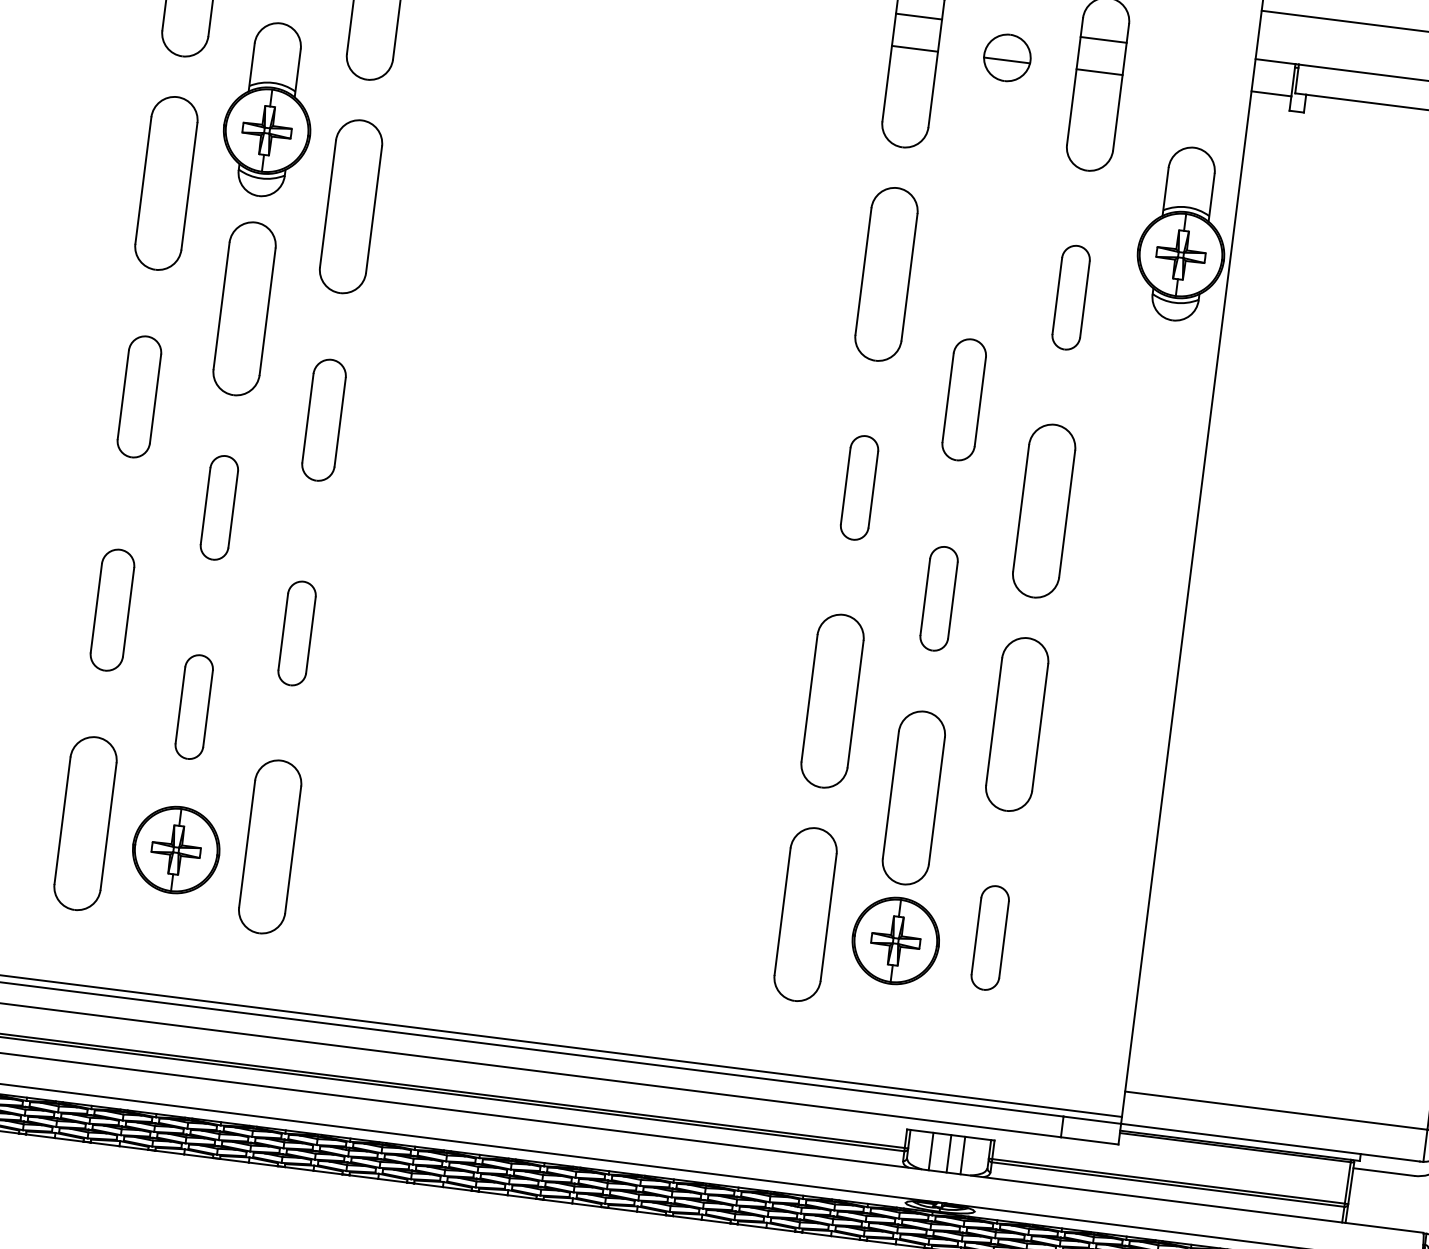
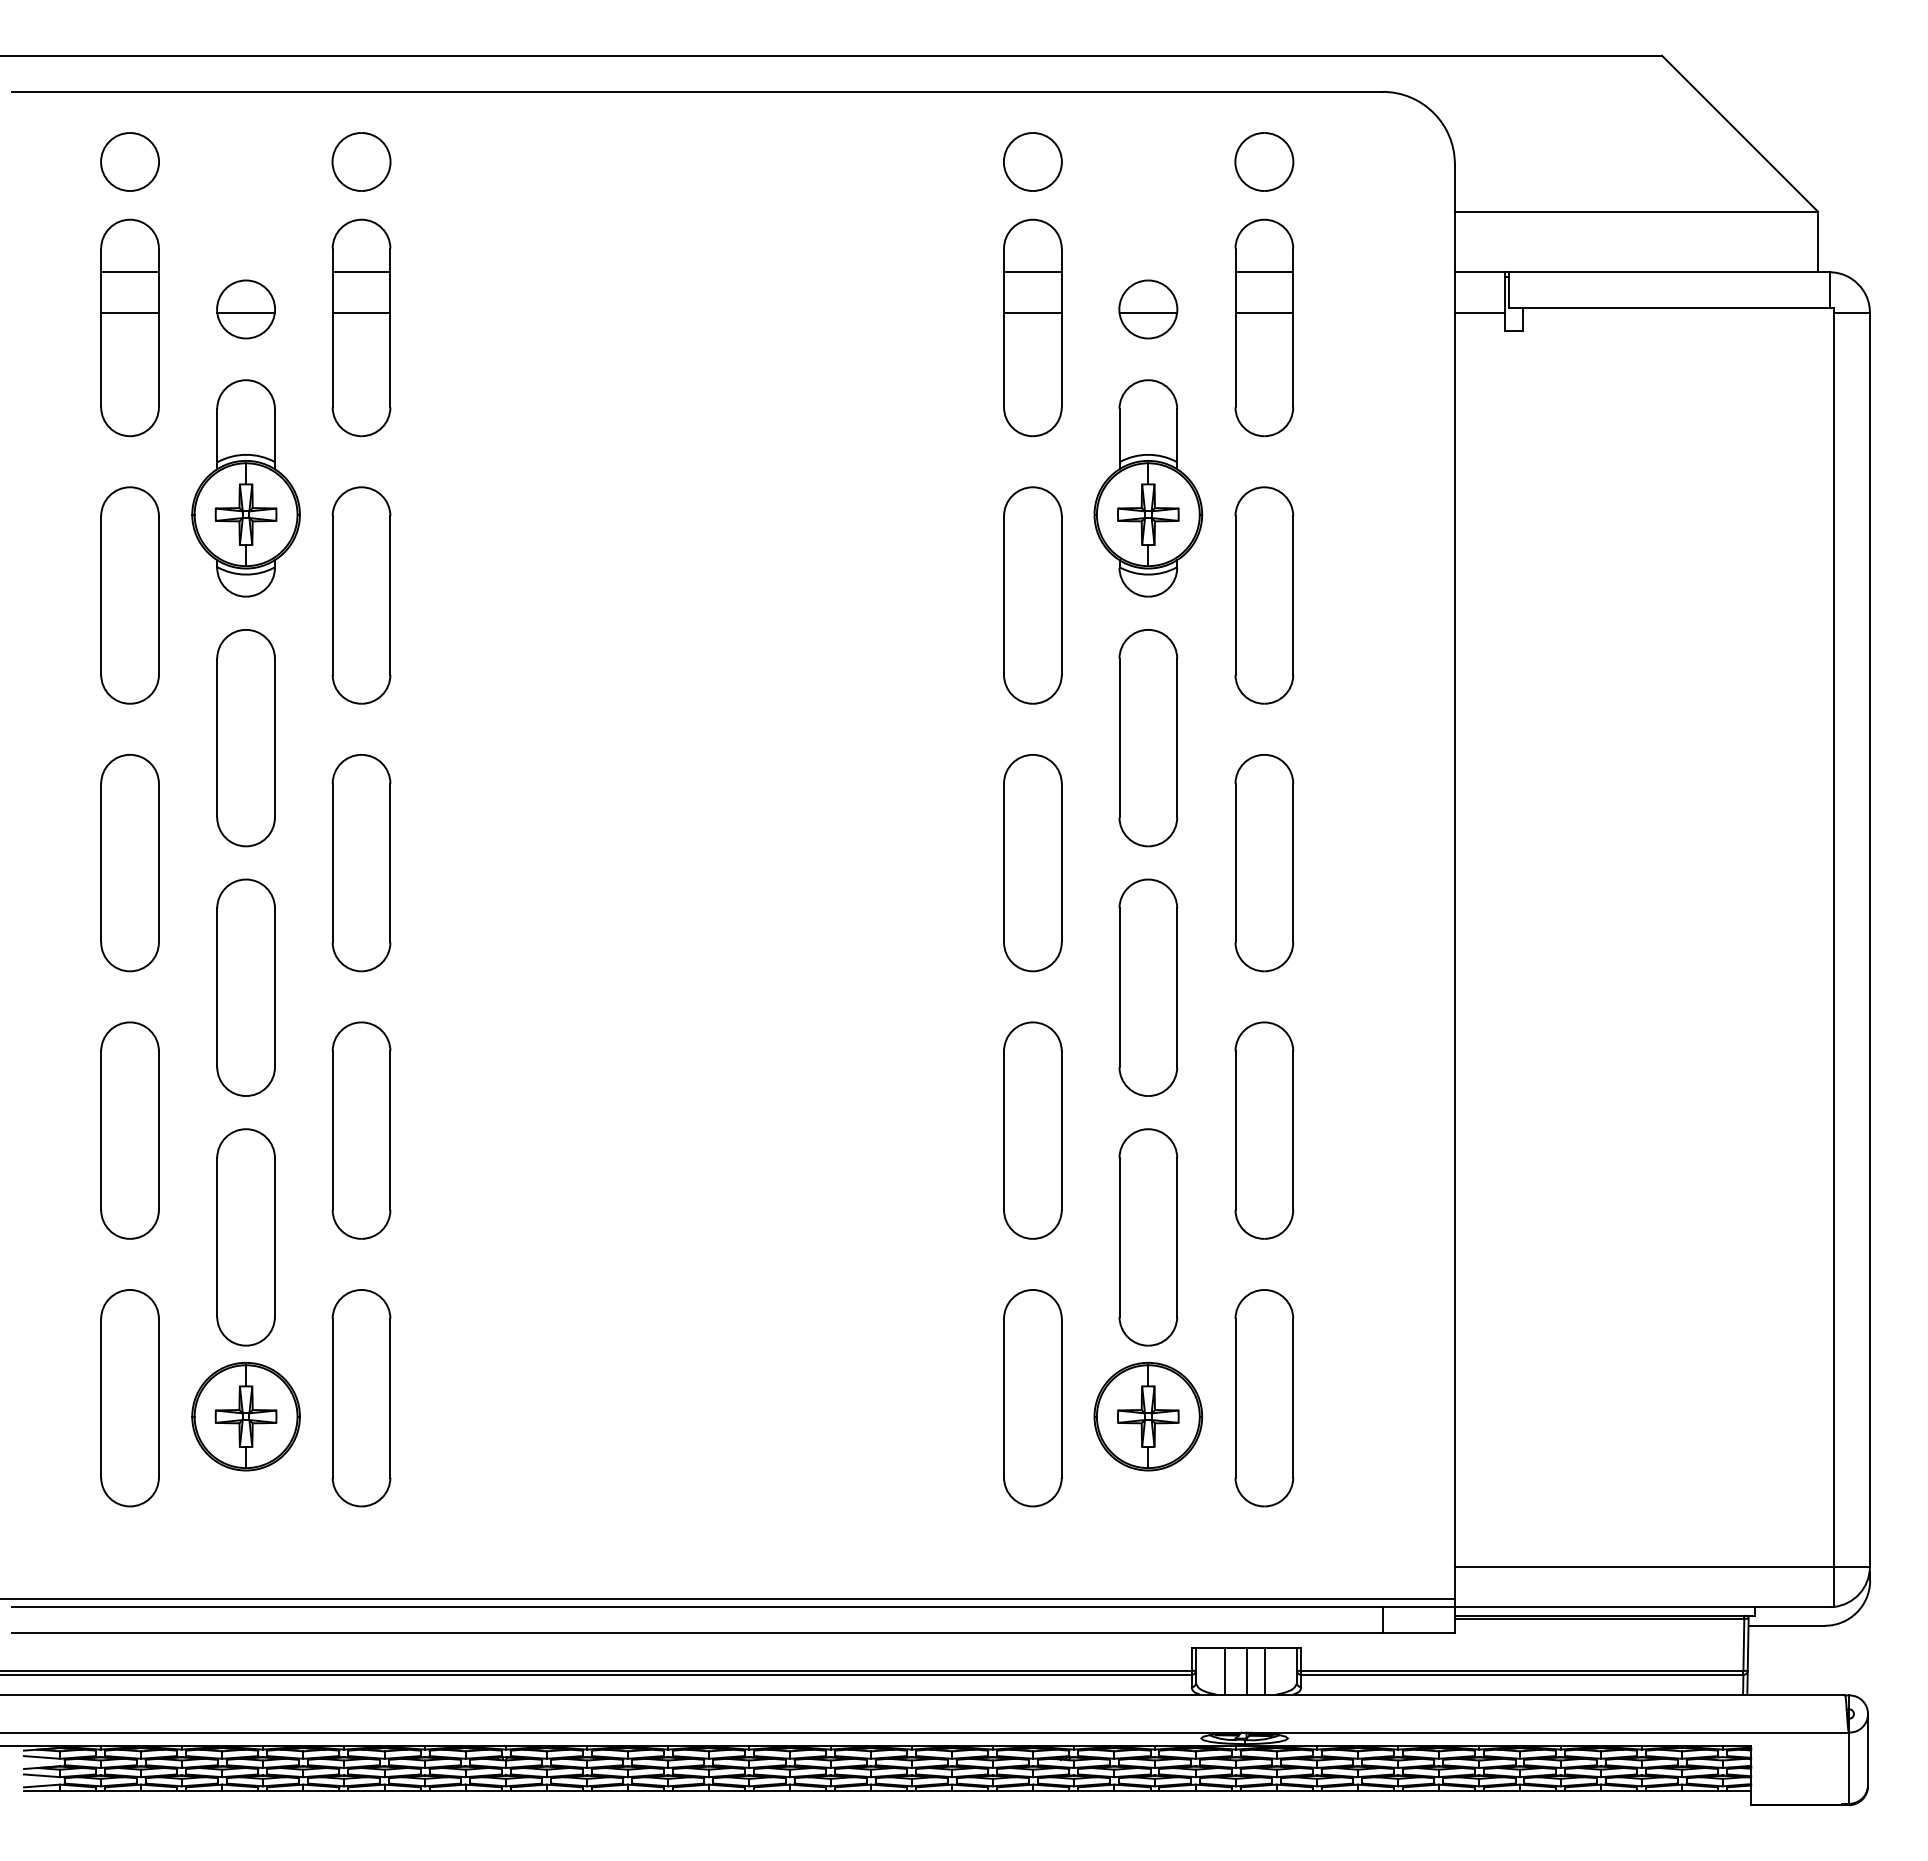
part: (1183, 234) -> (1148, 488), moved
part: (1071, 297) -> (1264, 595), size x1.67
part: (138, 397) -> (129, 863), size x1.43
part: (964, 400) -> (1148, 738), size x1.43
part: (324, 420) -> (361, 863), size x1.43
part: (859, 488) -> (1032, 863), size x1.67
part: (218, 507) -> (245, 987), size x1.67
part: (939, 598) -> (1148, 987), size x1.67
part: (112, 610) -> (129, 1130), size x1.43
part: (297, 633) -> (361, 1130), size x1.67
part: (193, 707) -> (245, 1237), size x1.67
part: (990, 938) -> (1264, 1398), size x1.67

